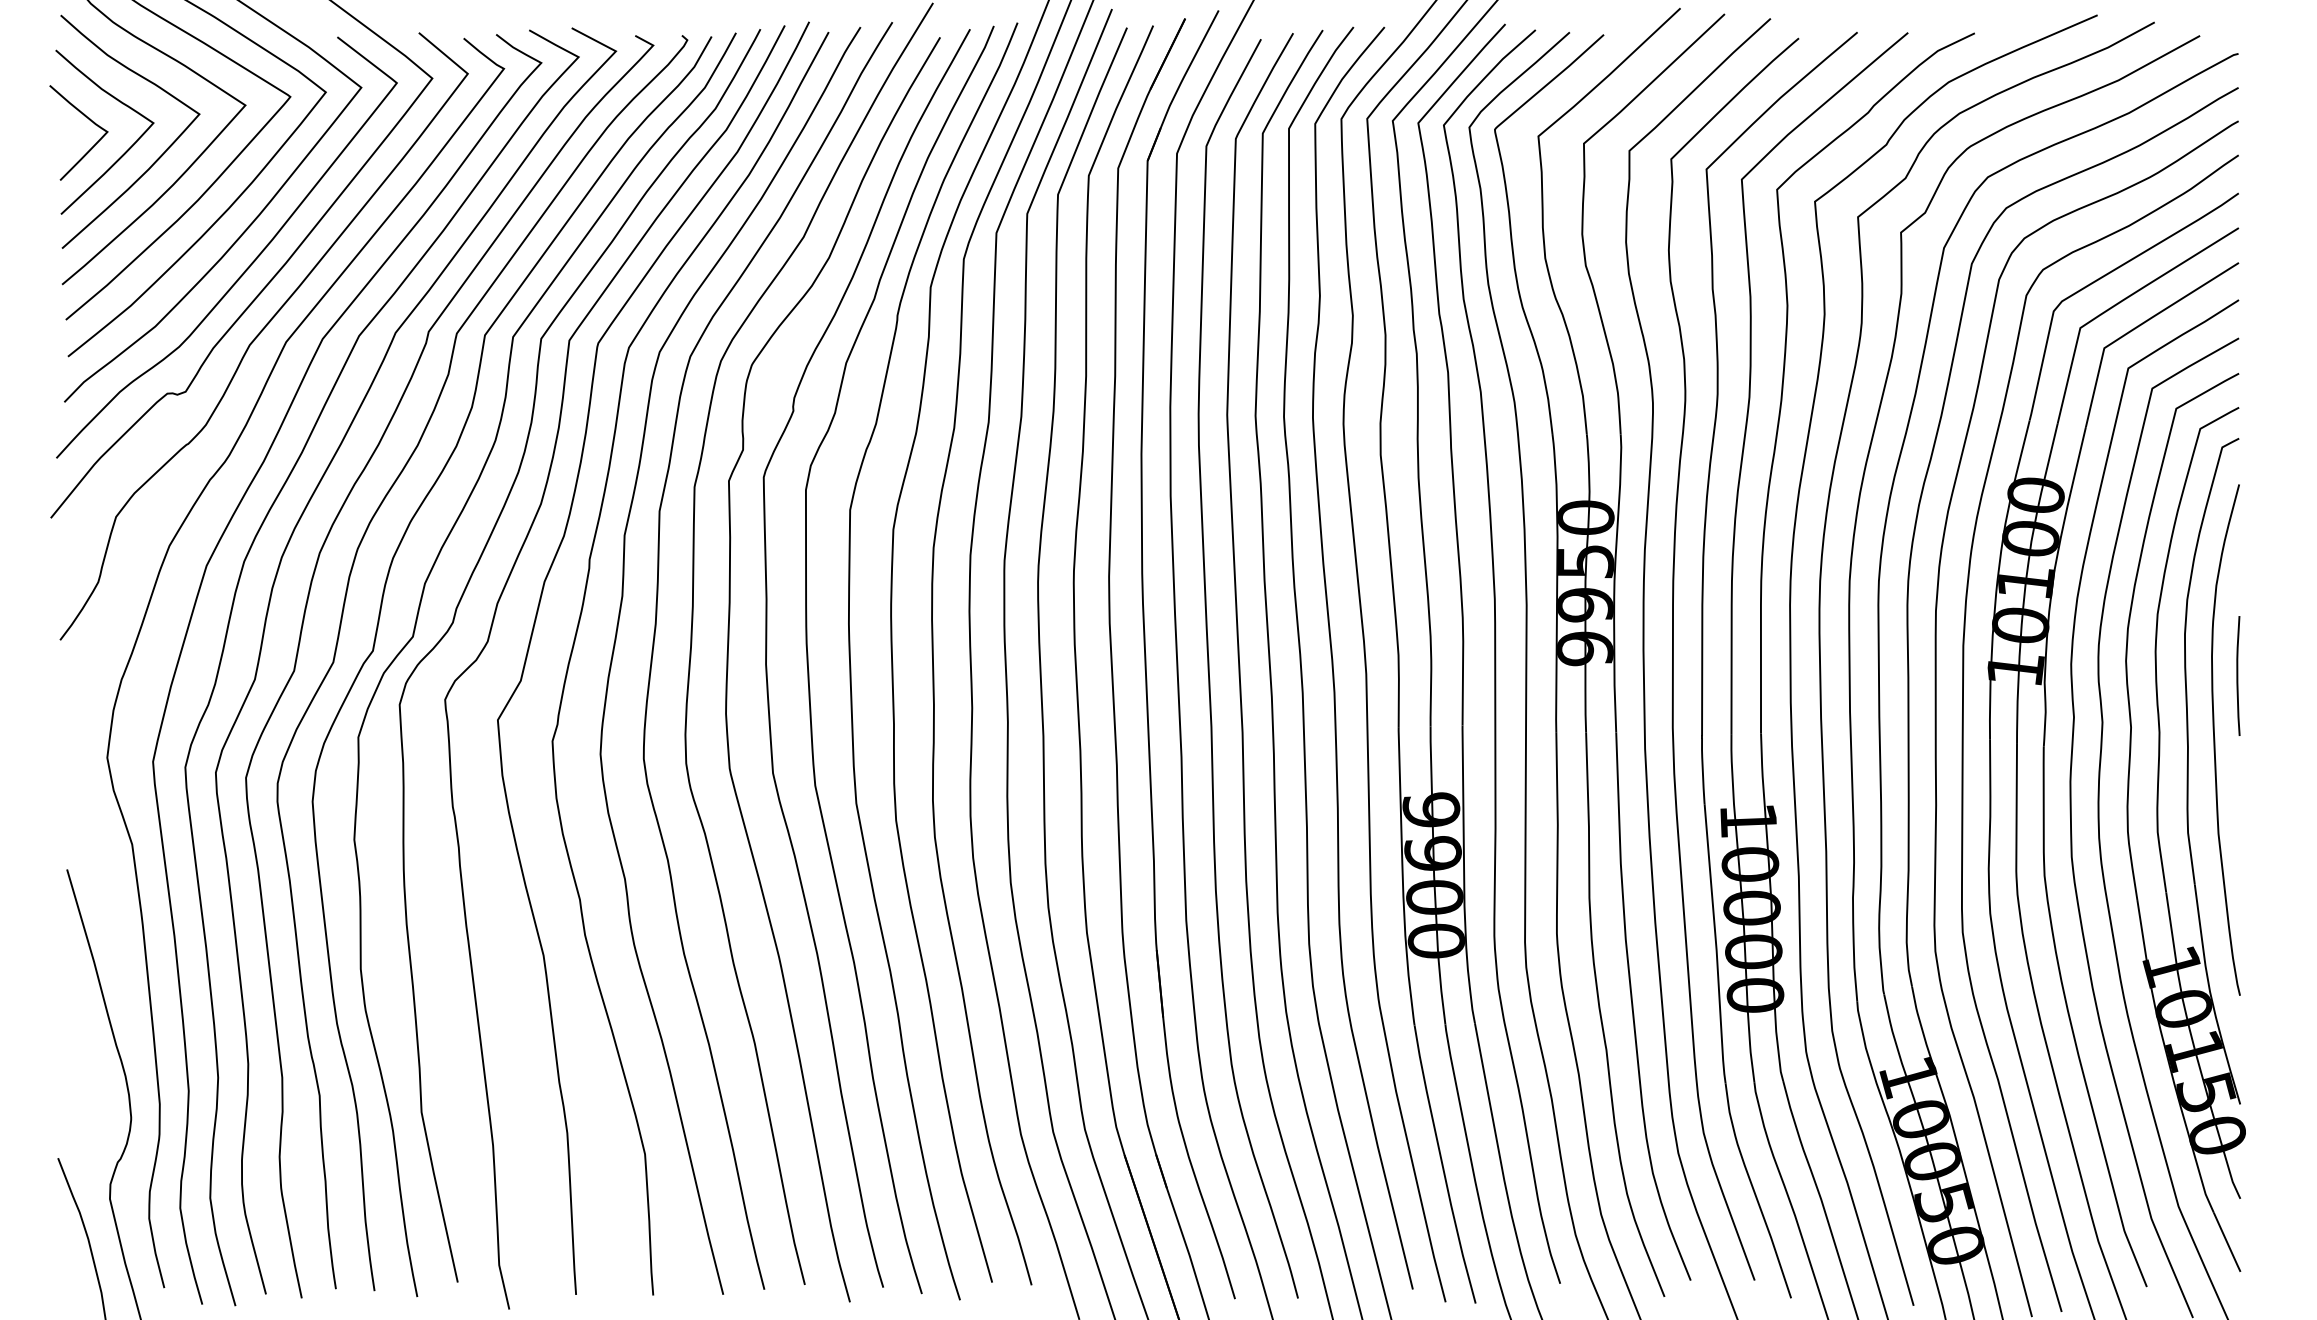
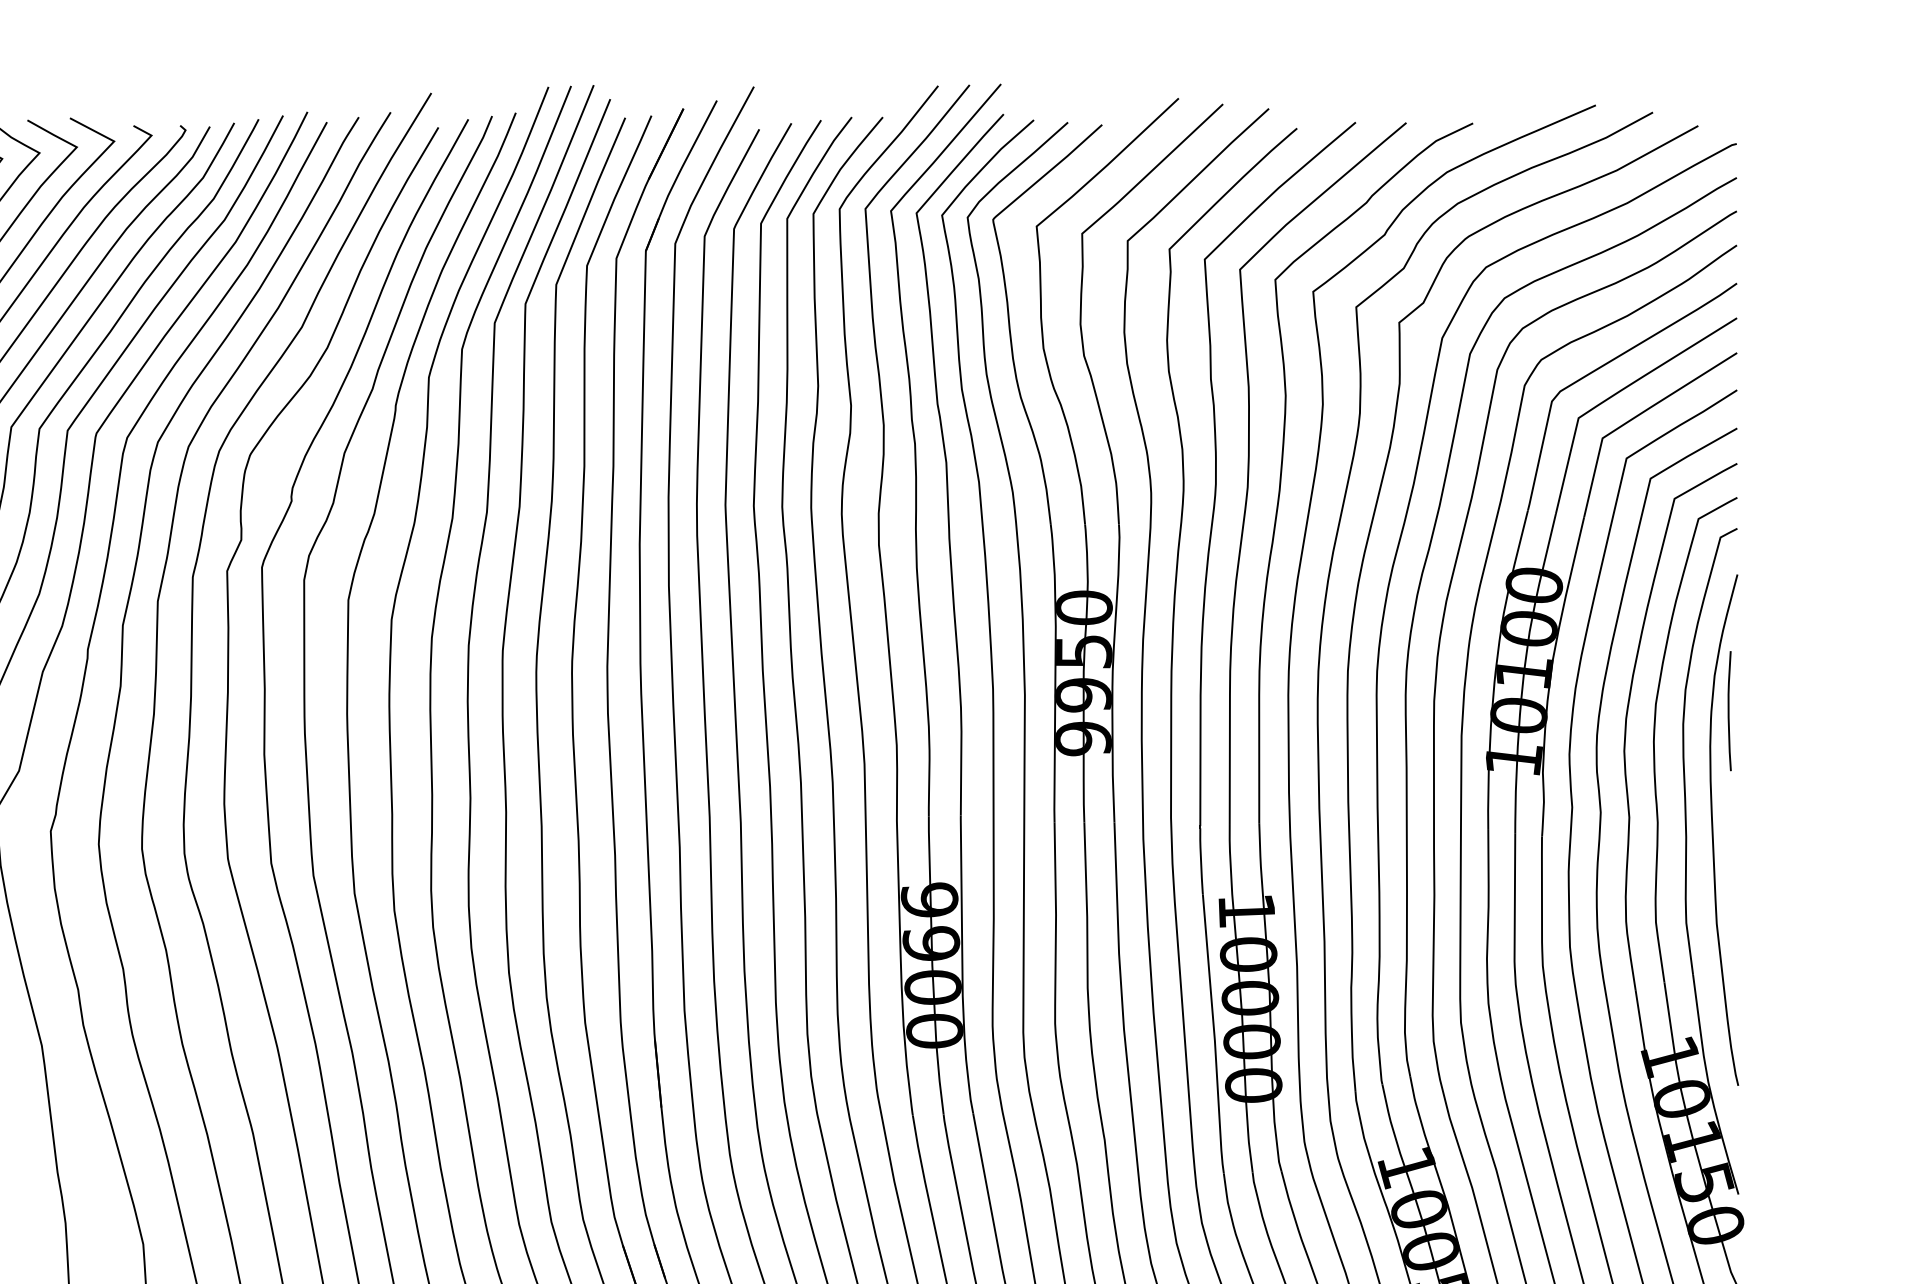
curve: (2238, 675) -> (1729, 710), moved

